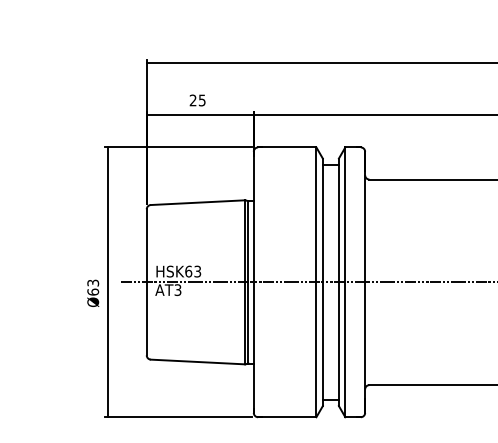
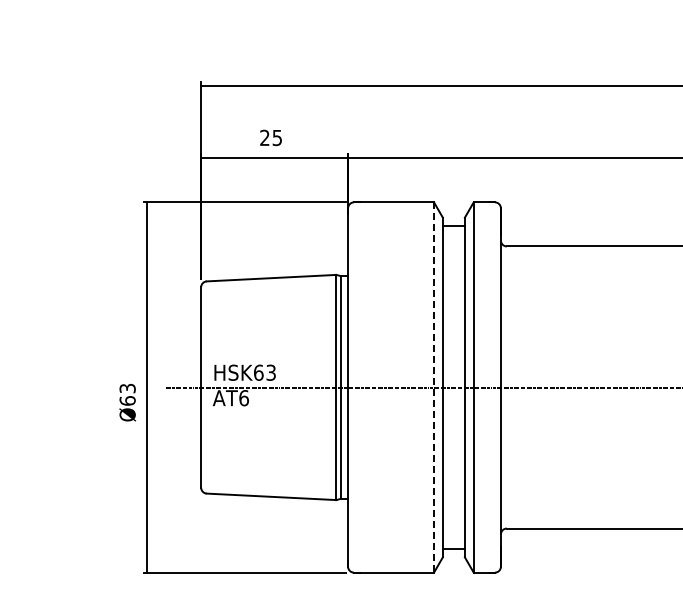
line: (316, 283) -> (434, 388), solid -> dashed
text: (178, 290) -> (244, 398), AT3 -> AT6

